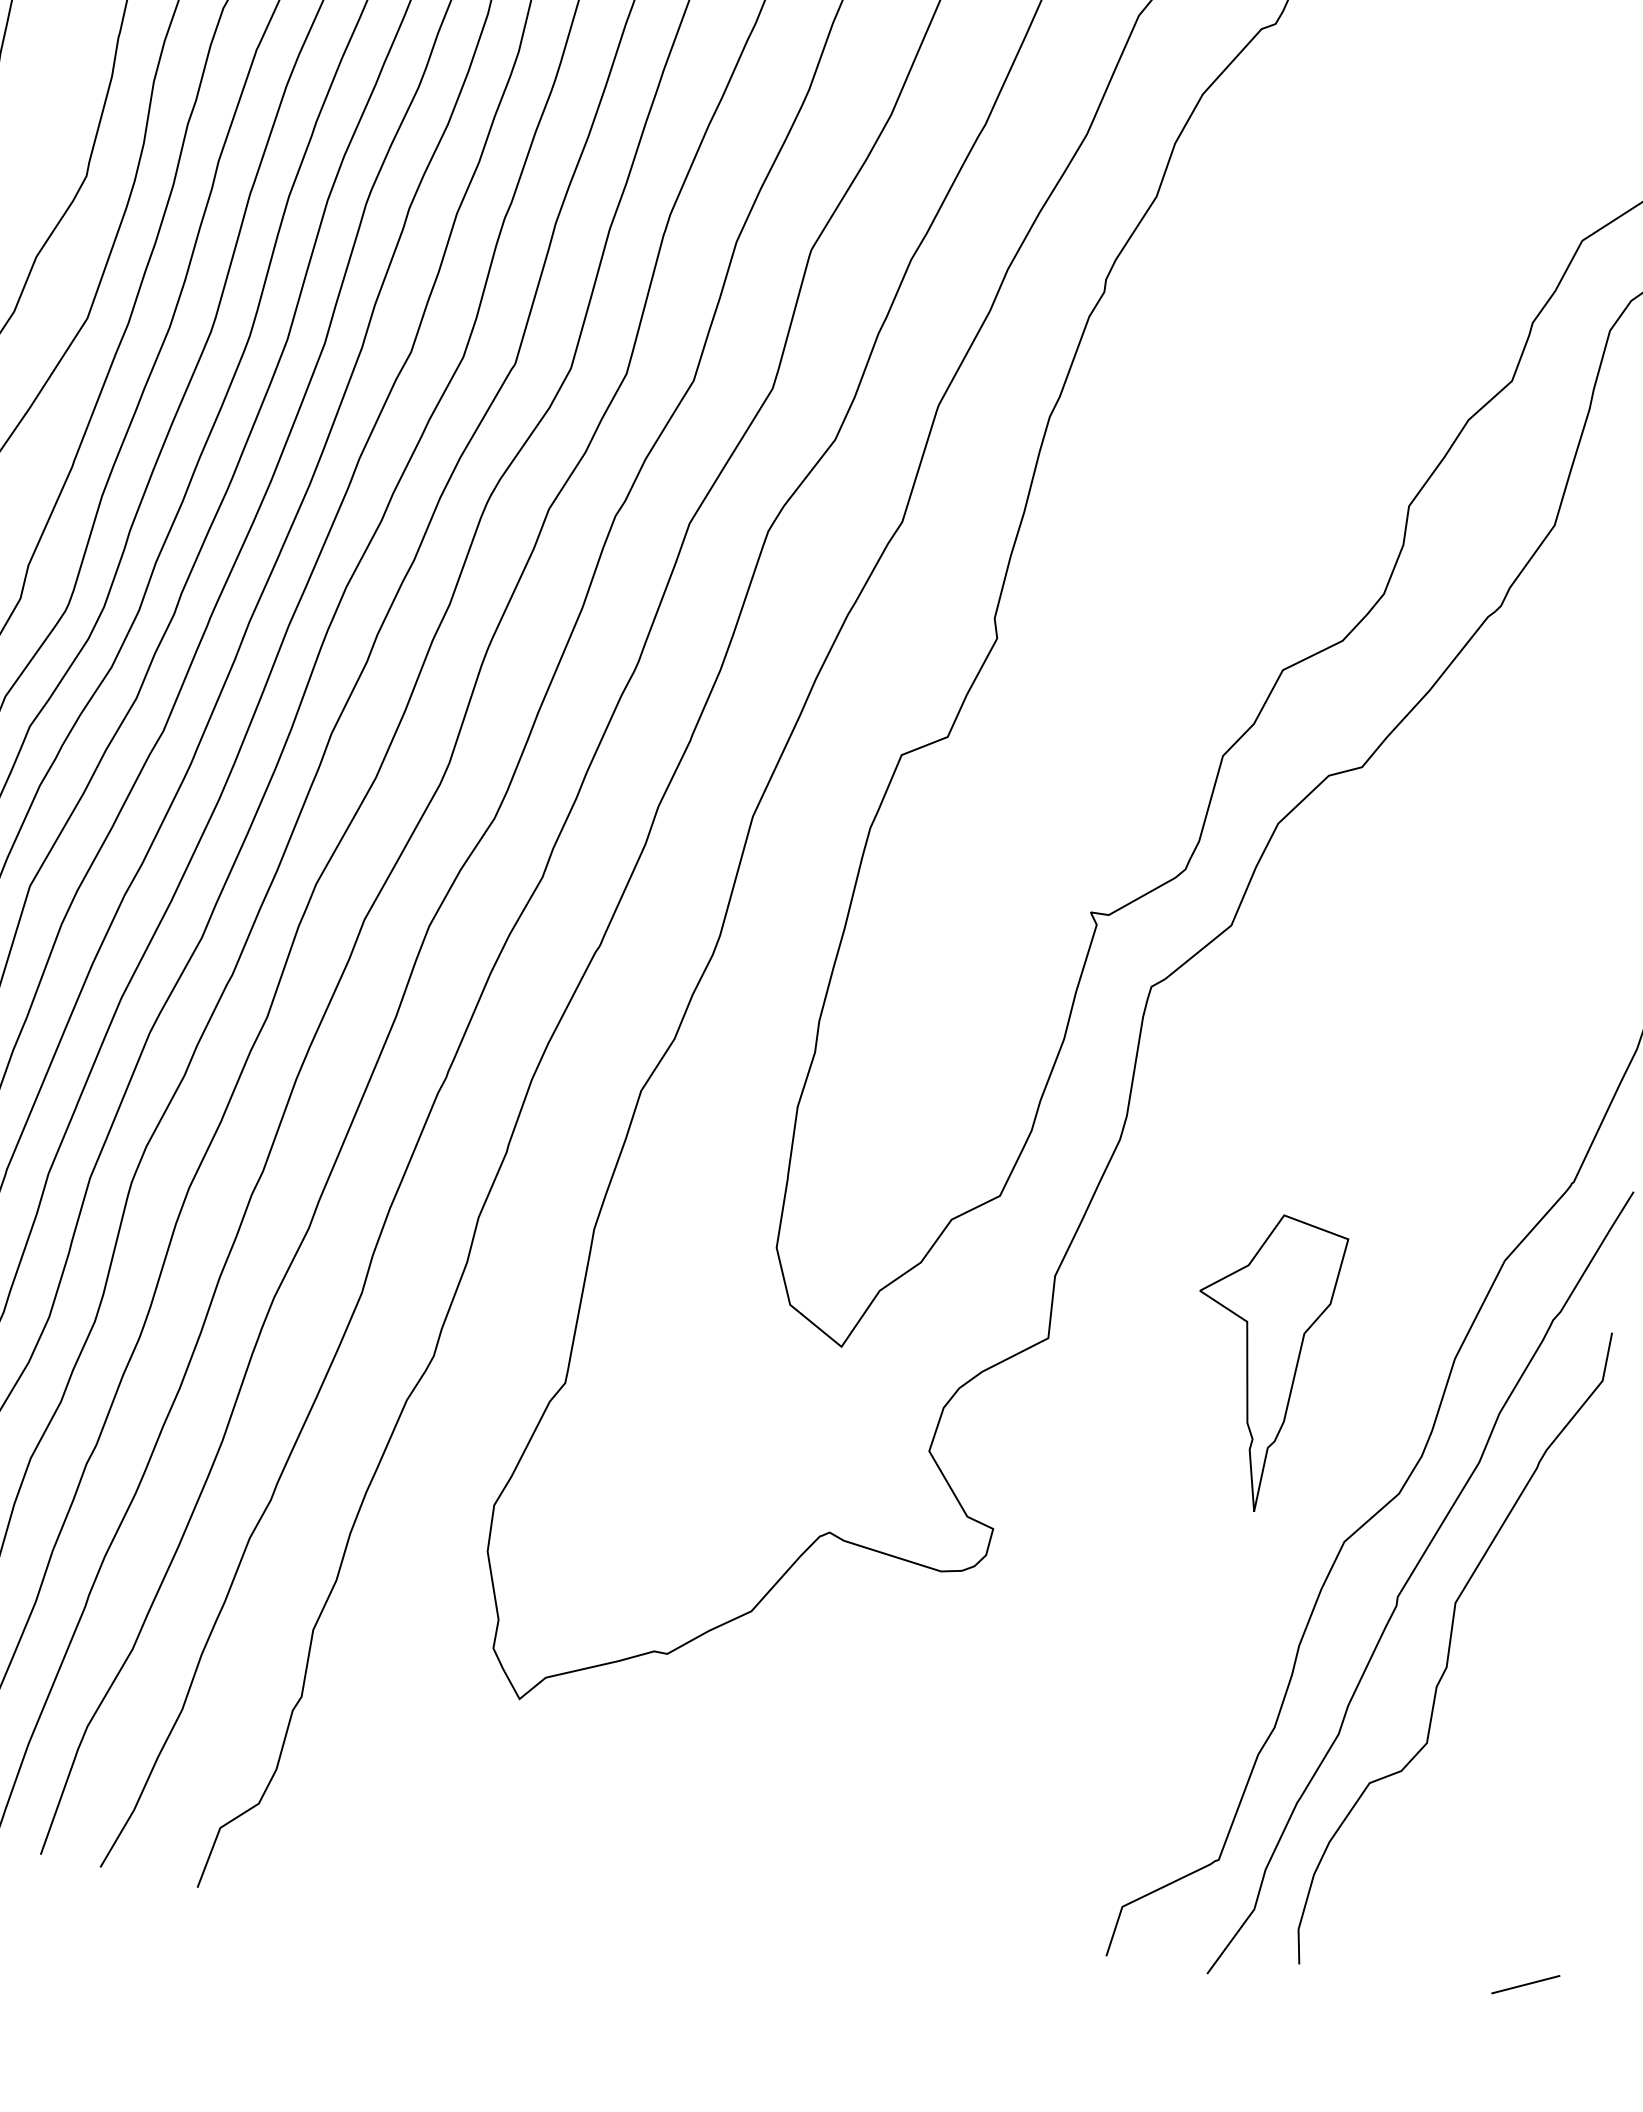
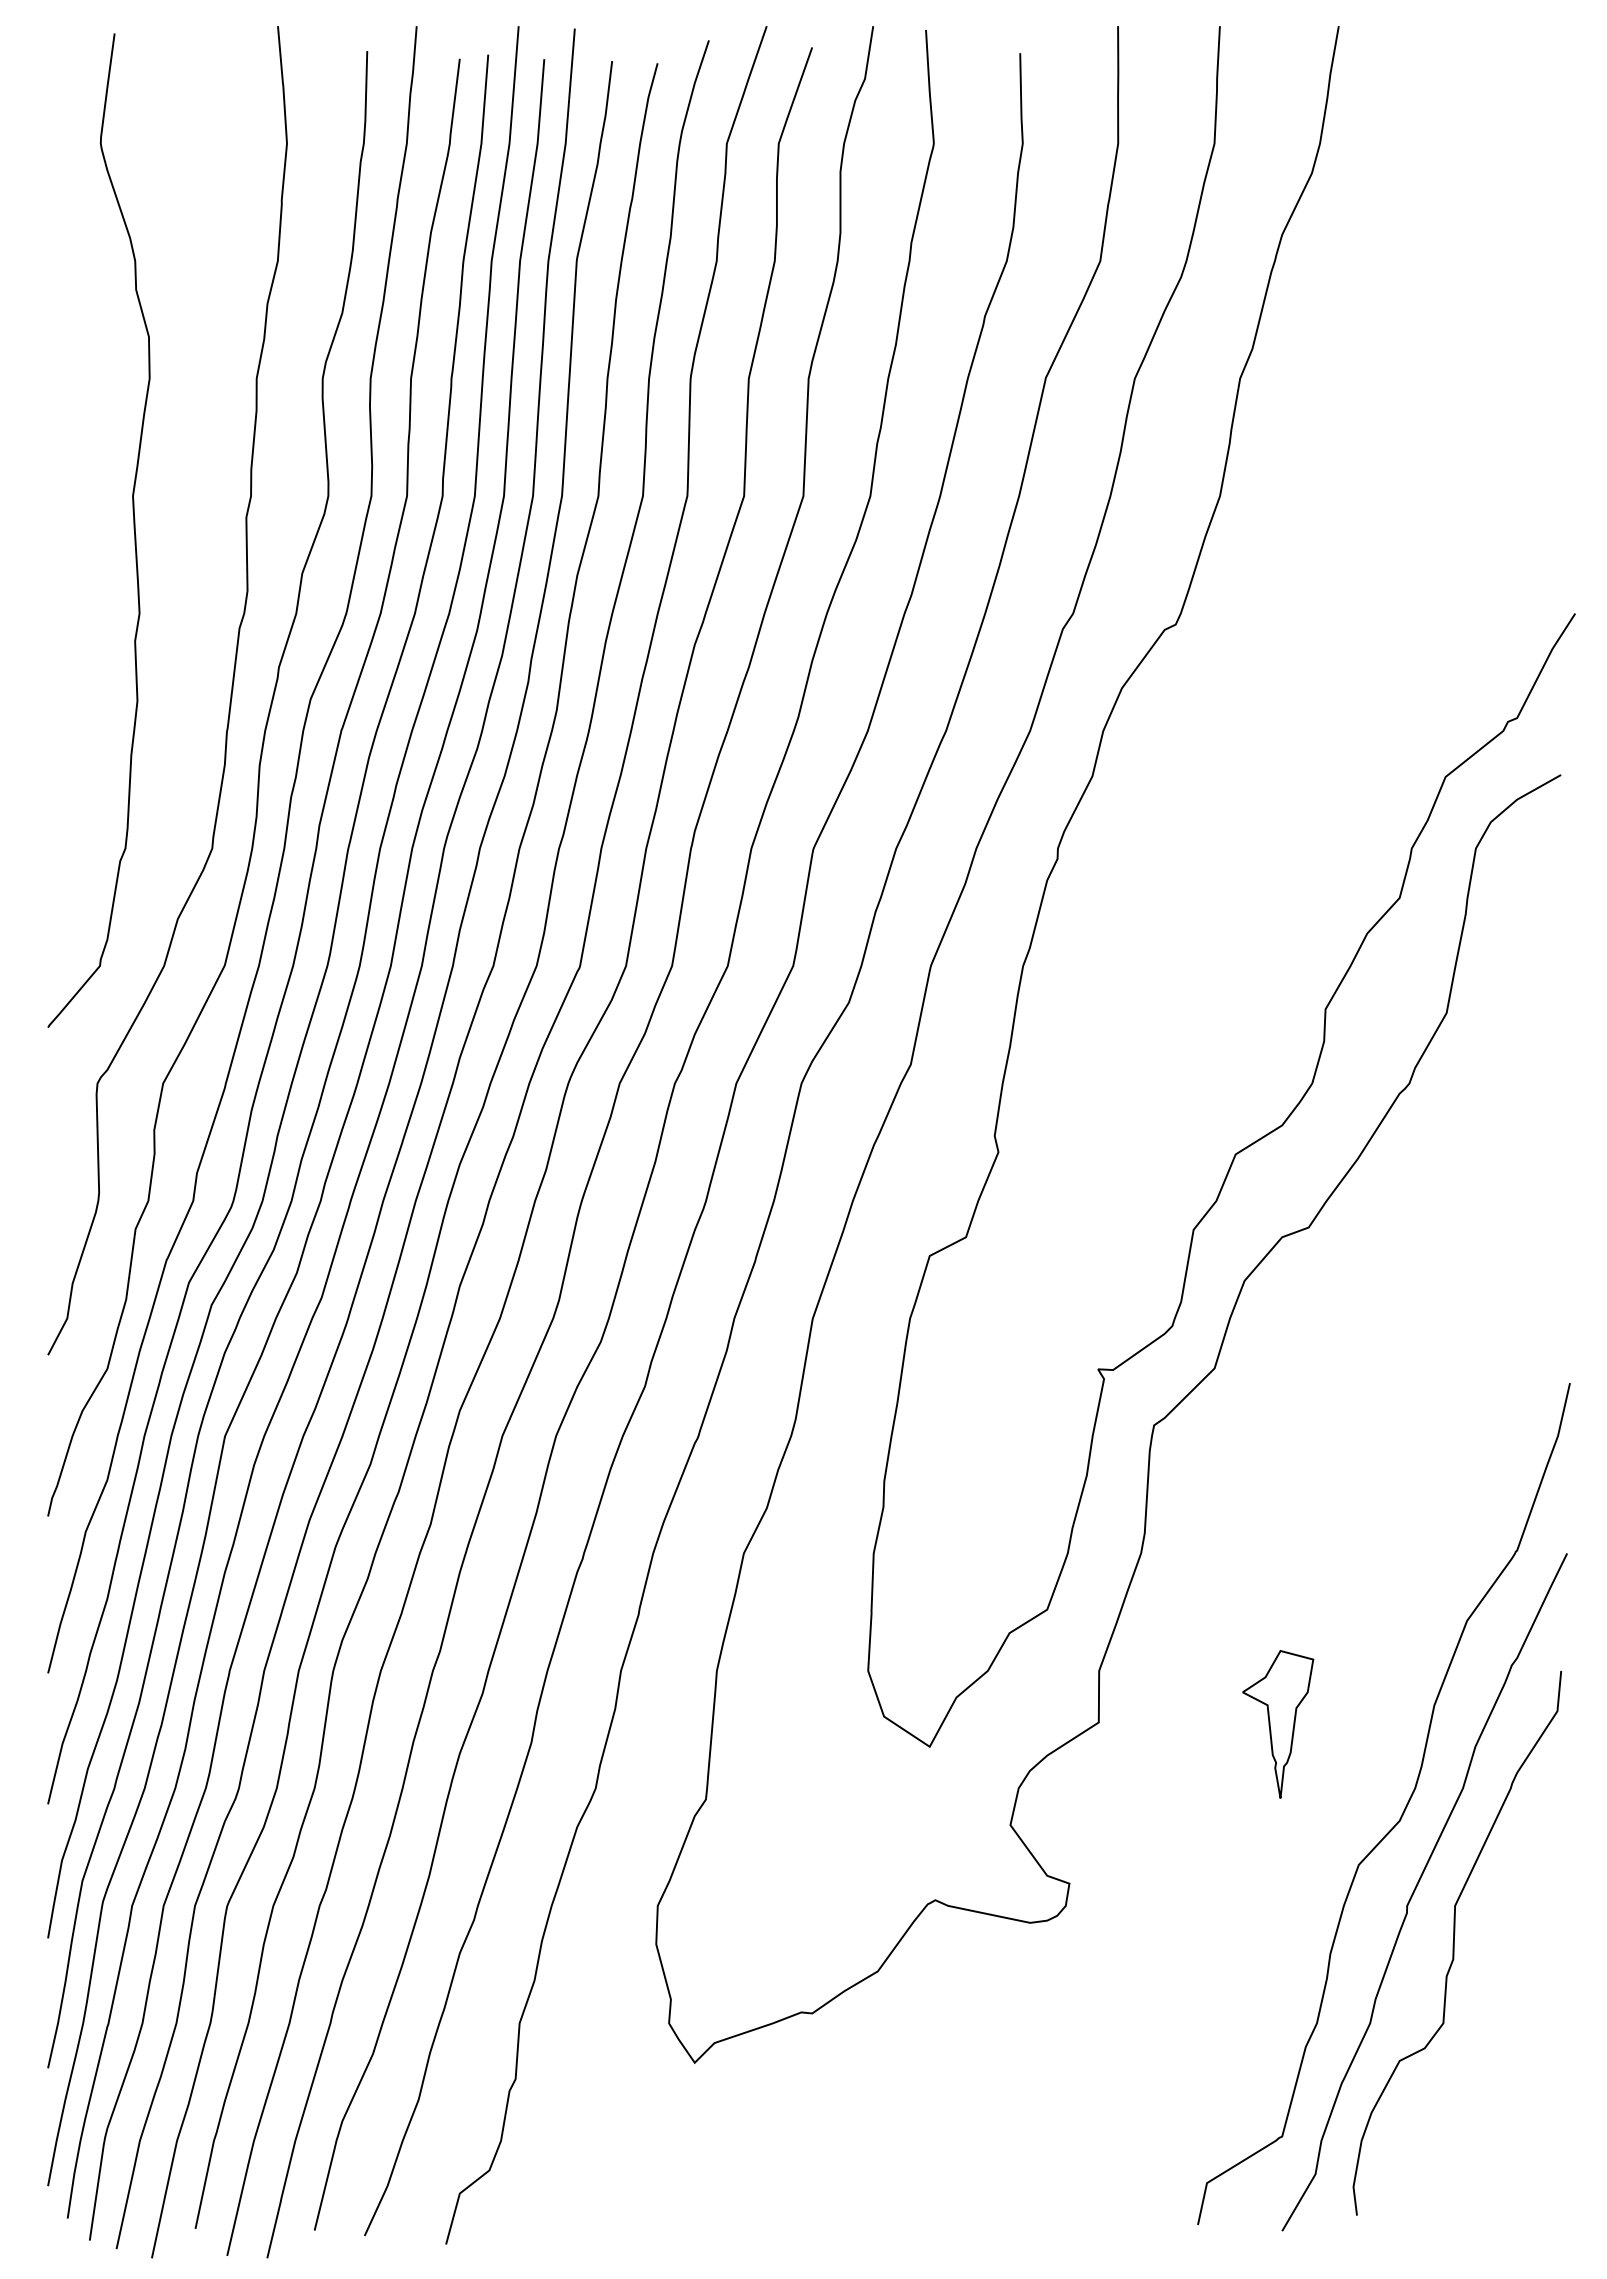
part: (1263, 1362) -> (1277, 1724), size x0.6
line: (1525, 1984) -> (1544, 2213), removed

